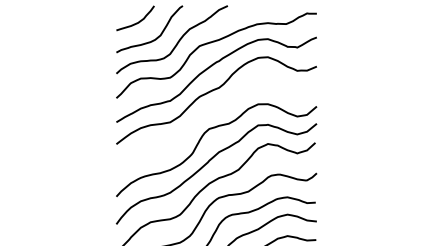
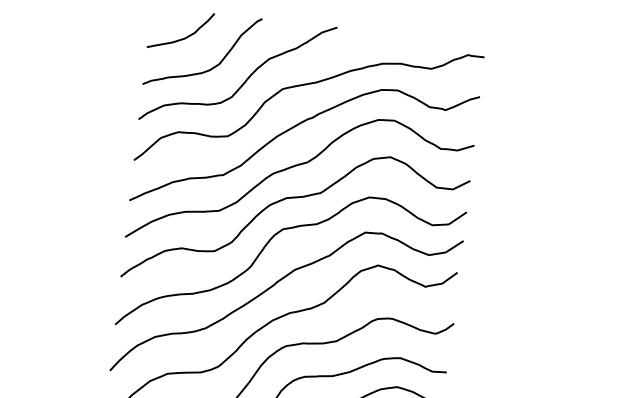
curve: (214, 110) -> (295, 199), added

